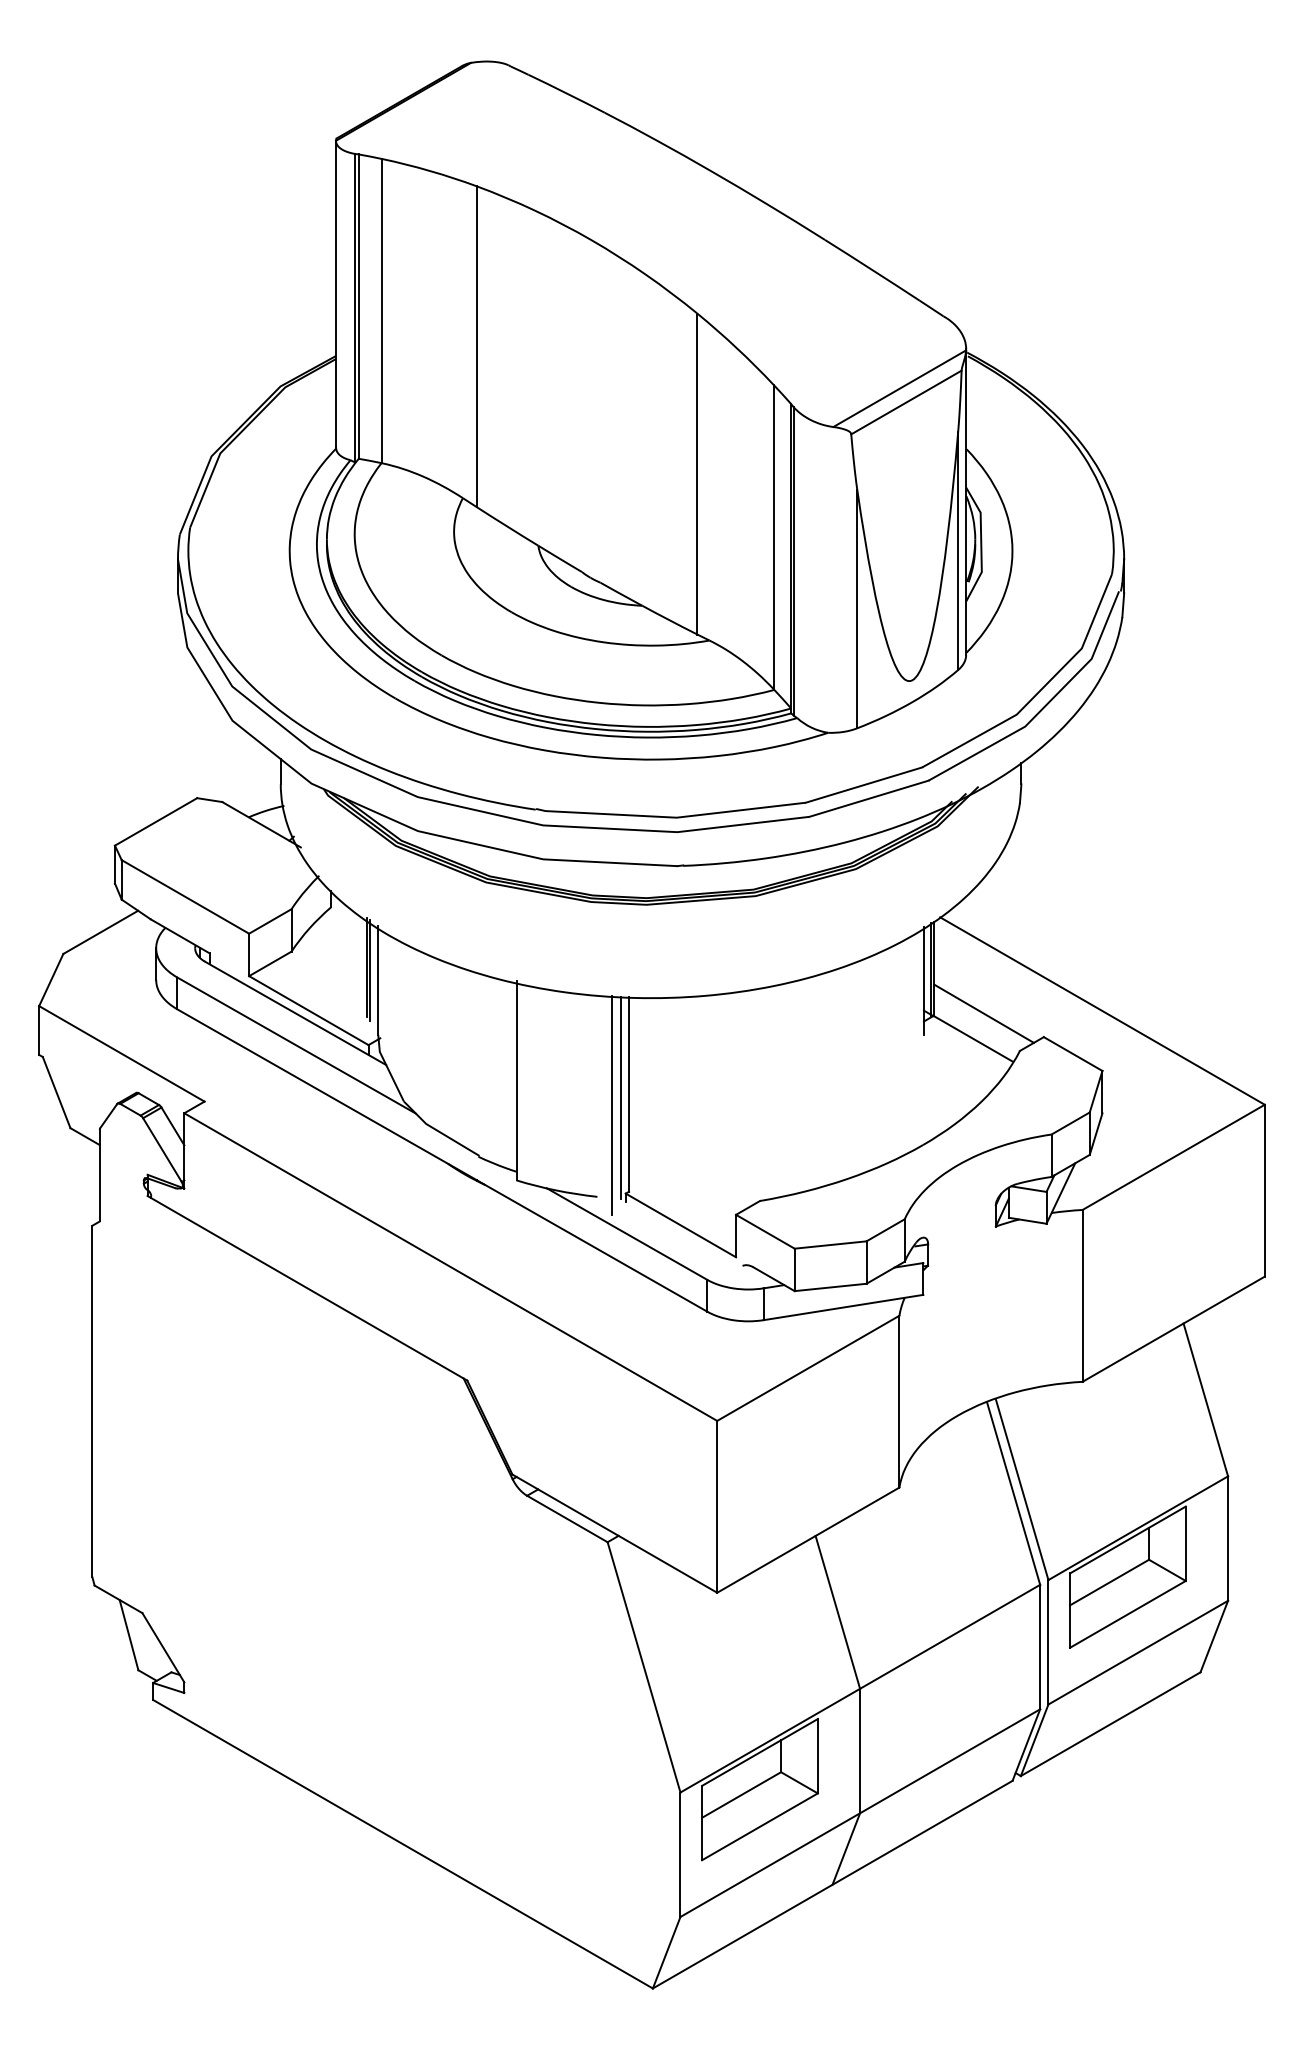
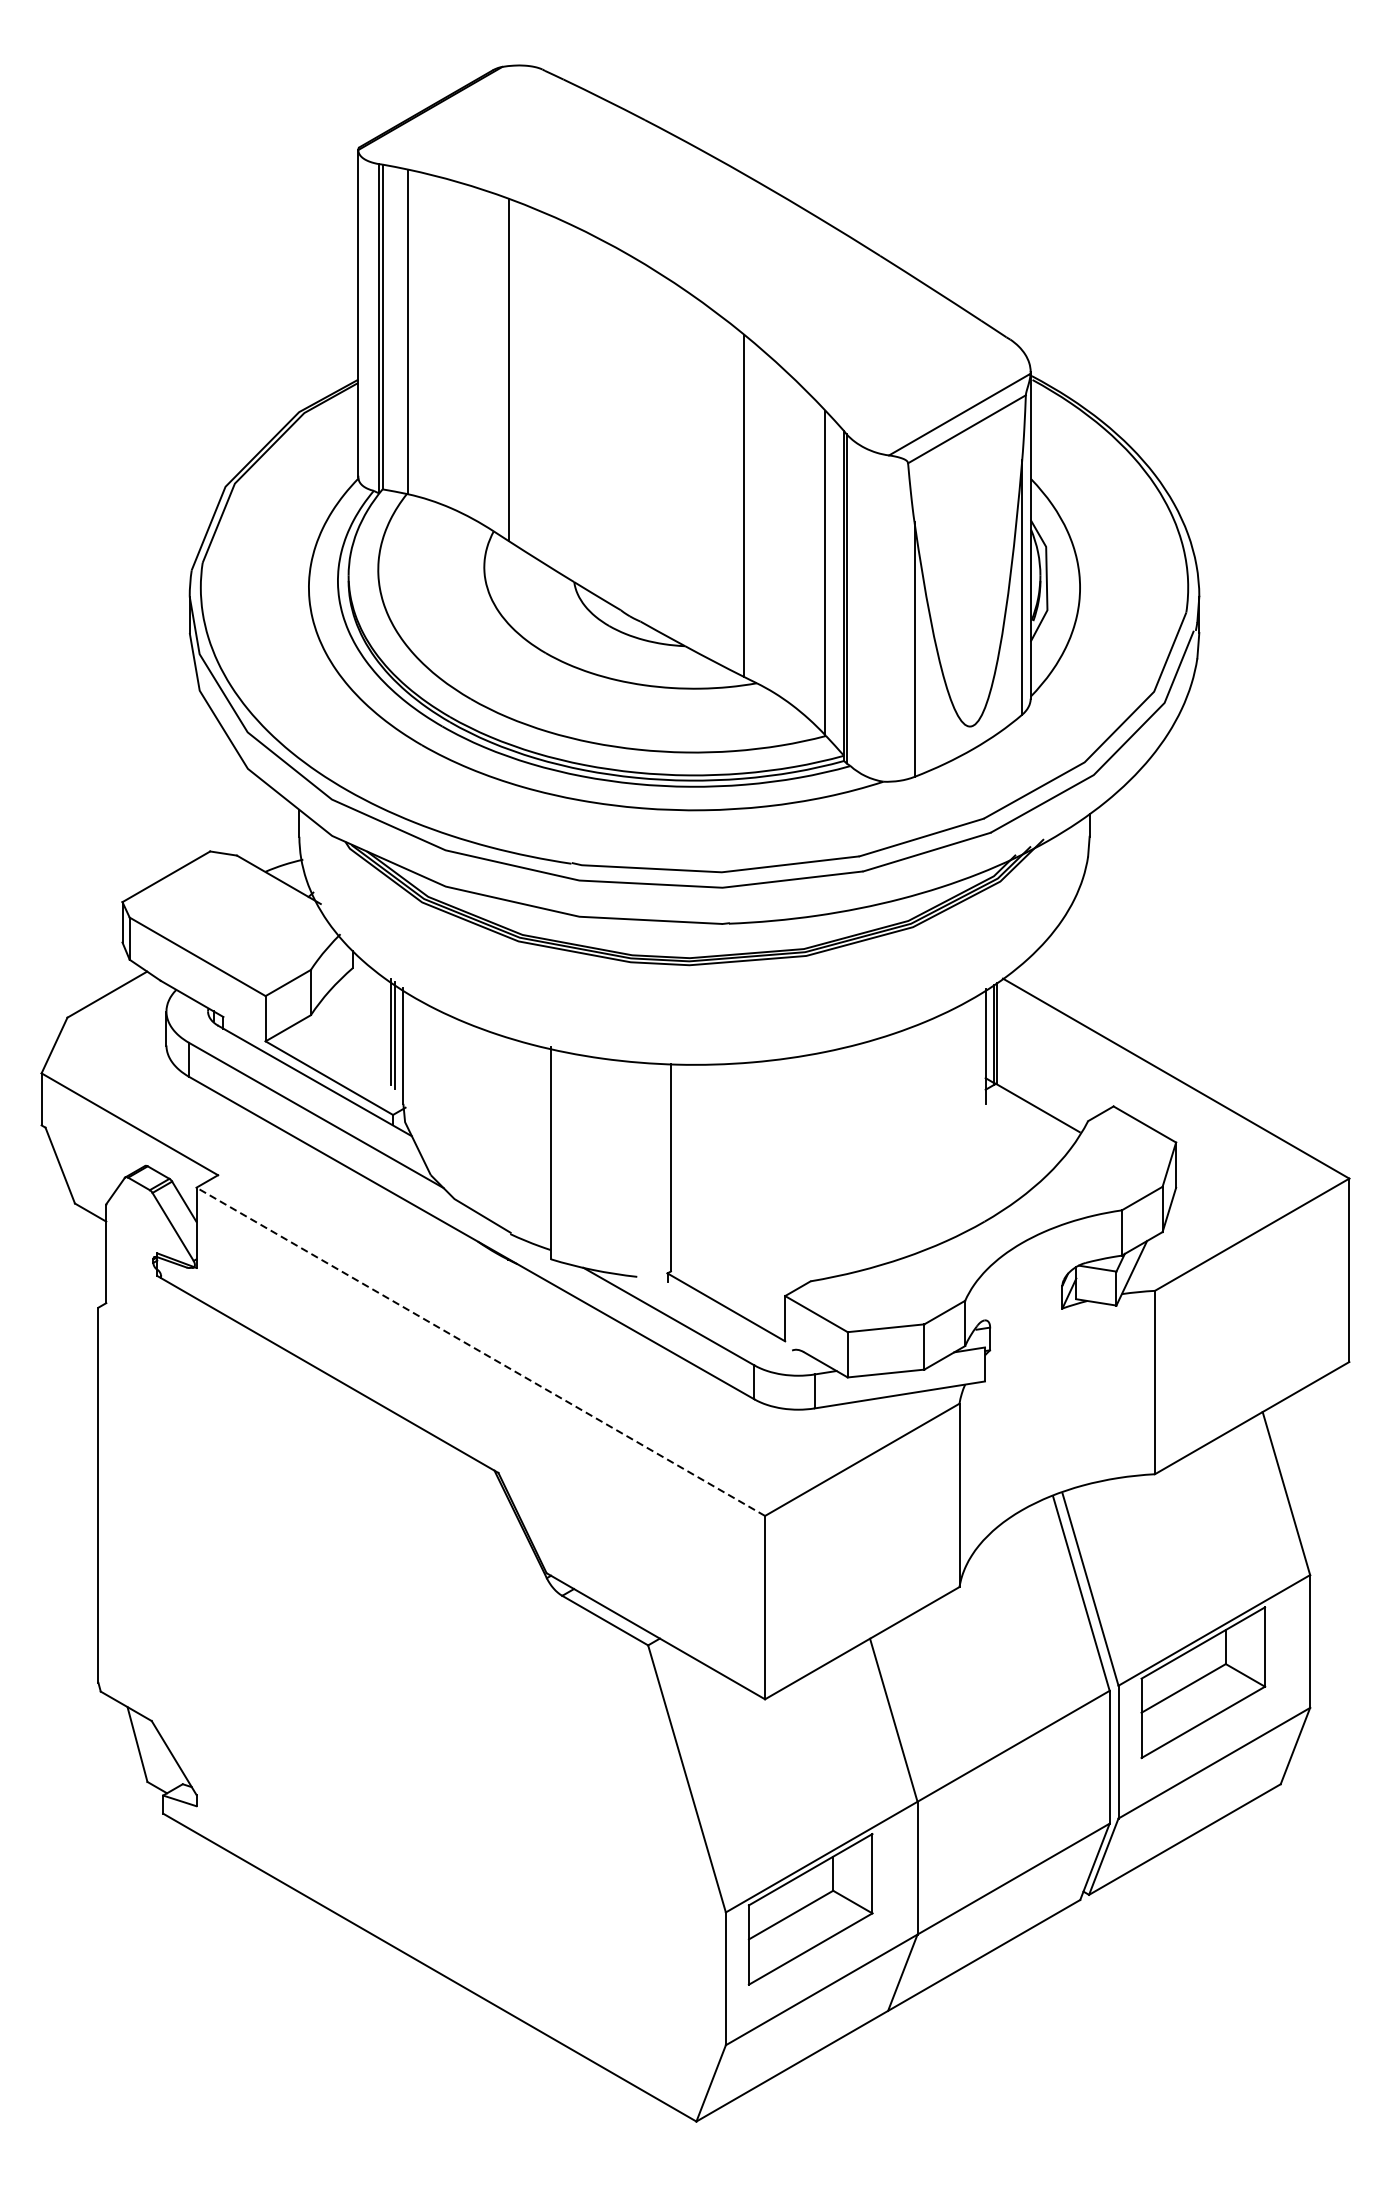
line: (983, 1013) -> (1049, 1081), removed
line: (620, 1097) -> (661, 1170), removed
line: (612, 1105) -> (653, 1179), removed
line: (450, 1267) -> (480, 1352), solid -> dashed

